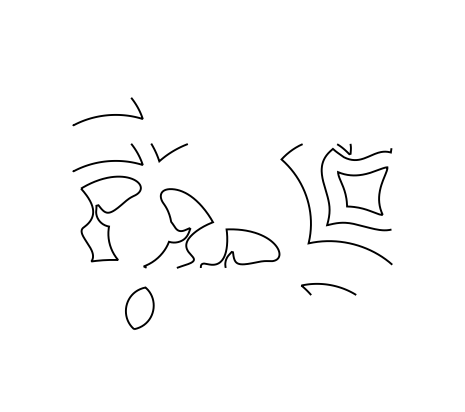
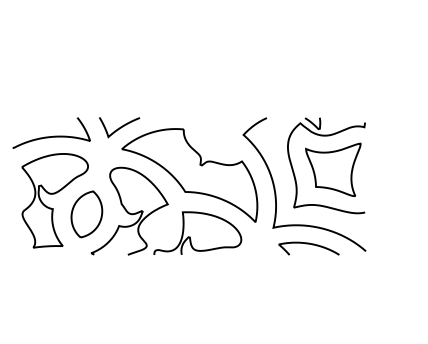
curve: (107, 114) -> (51, 85), removed
part: (232, 195) -> (189, 174), added
curve: (328, 285) -> (308, 244), moved
part: (139, 307) -> (86, 213), moved

